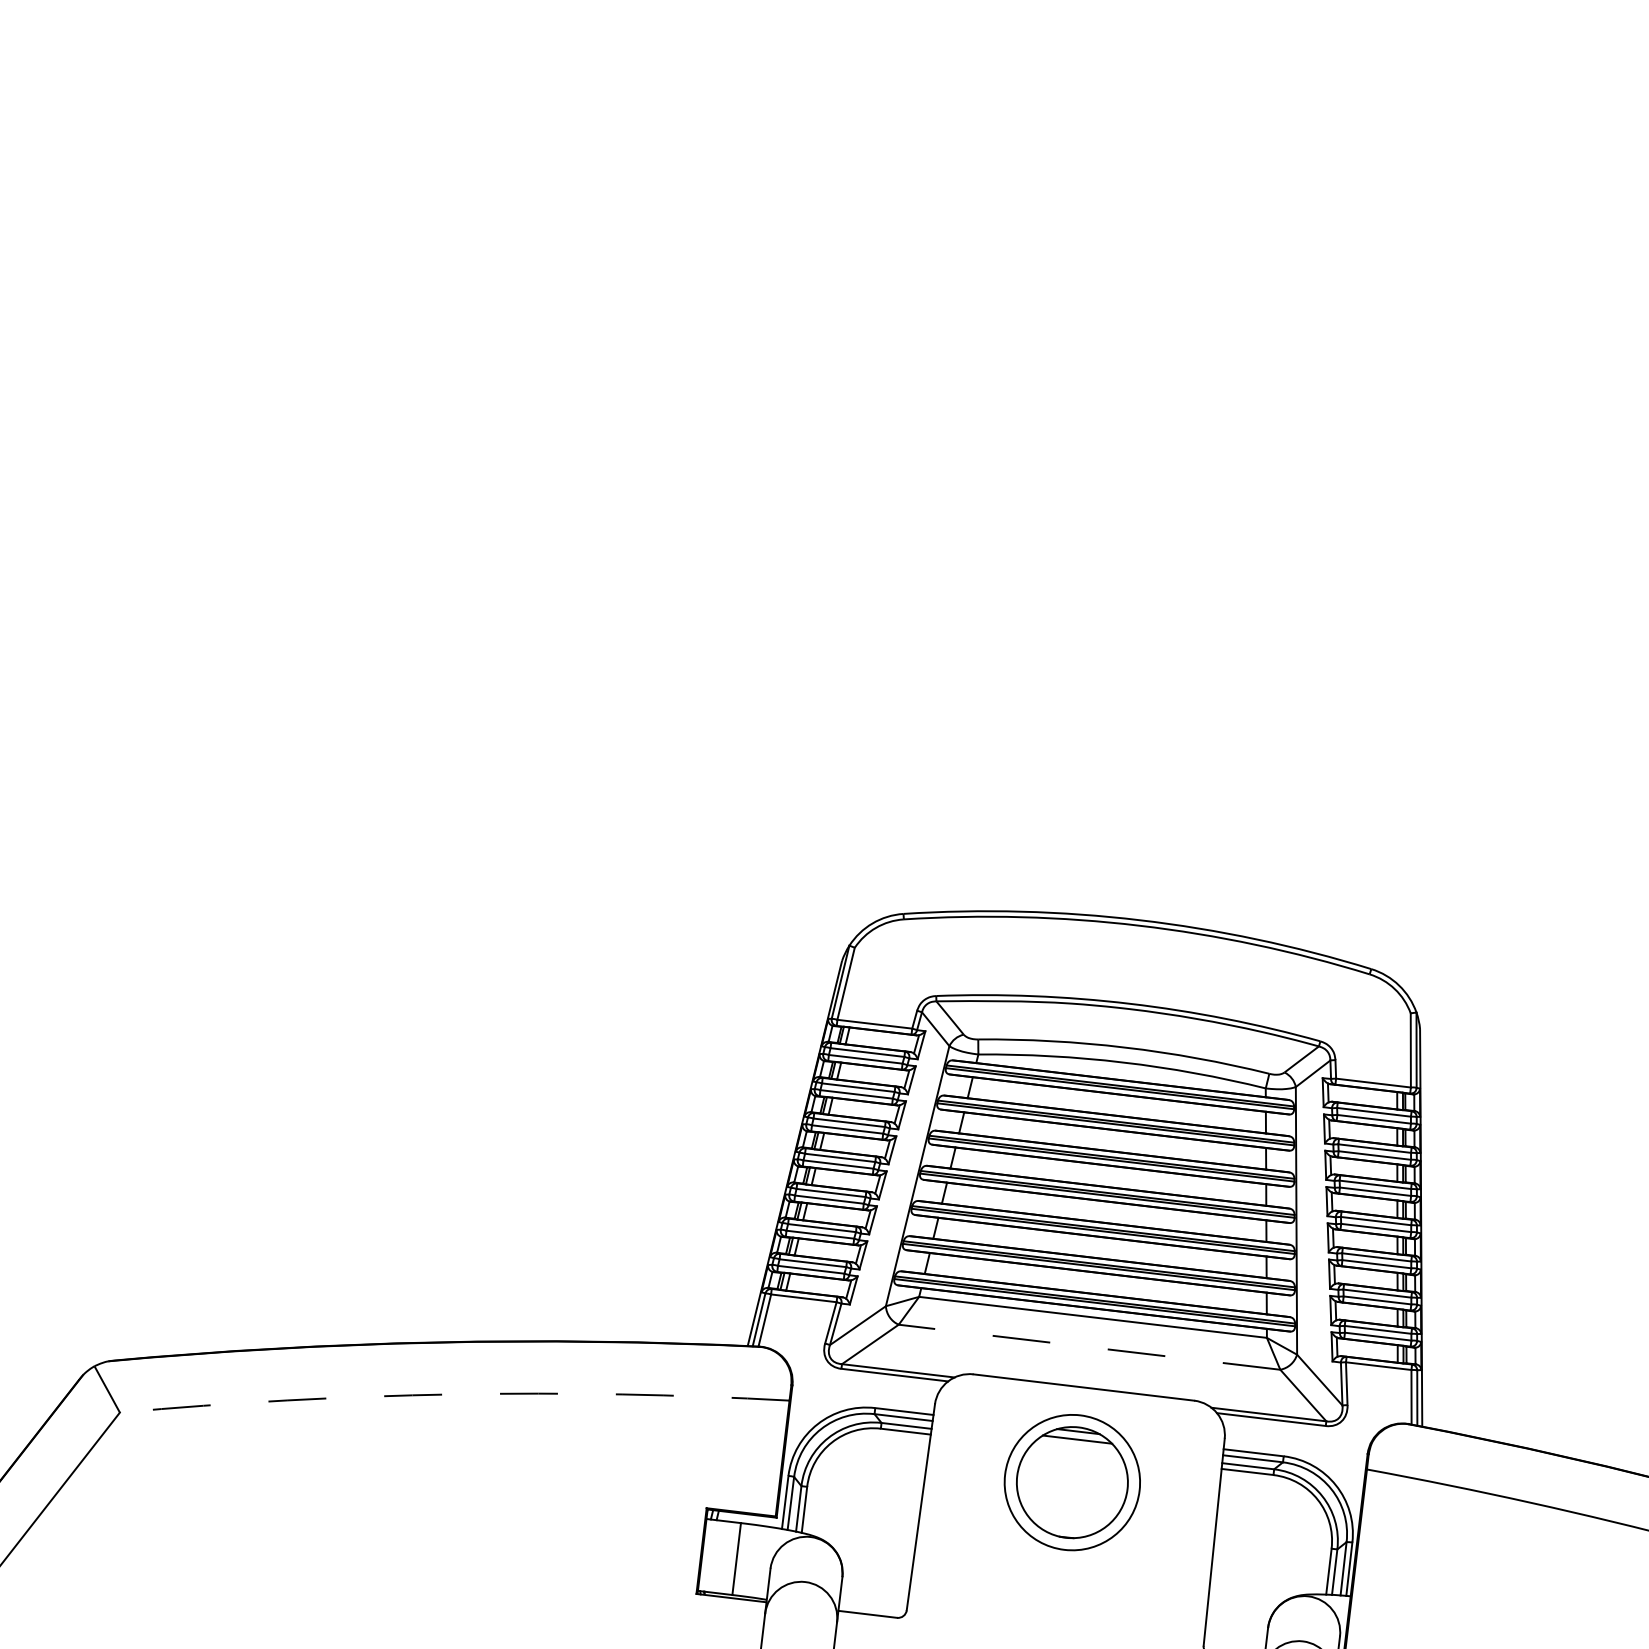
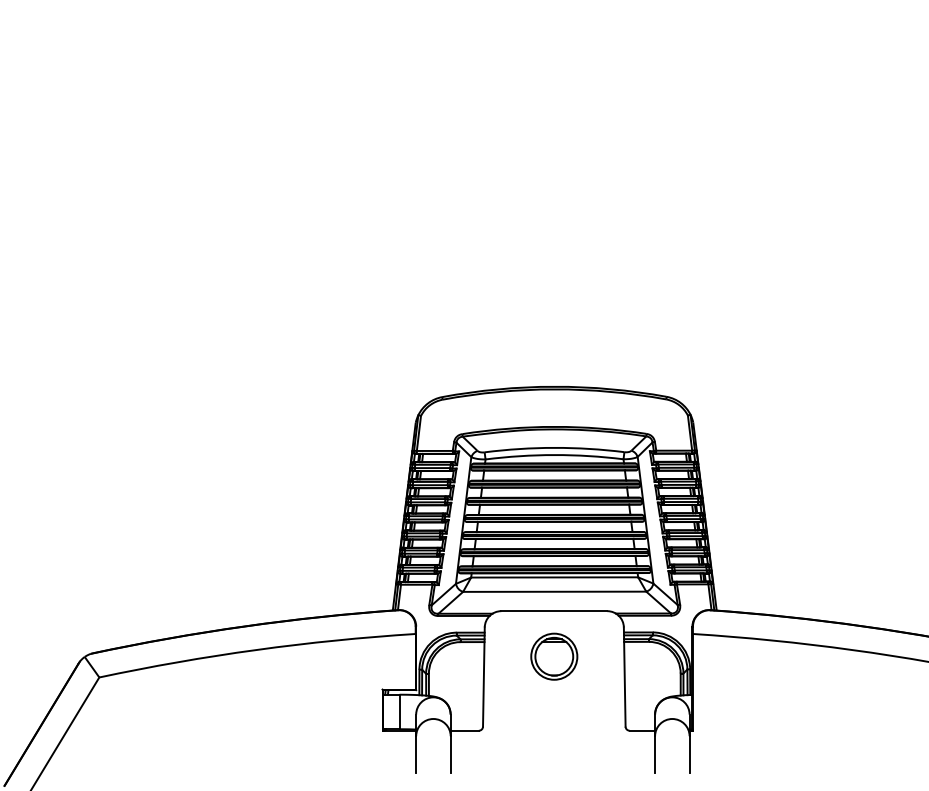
line: (1089, 1346) -> (554, 591), dashed -> solid
arc: (454, 1393) -> (256, 649), dashed -> solid
part: (1073, 1481) -> (554, 656), size x0.71

